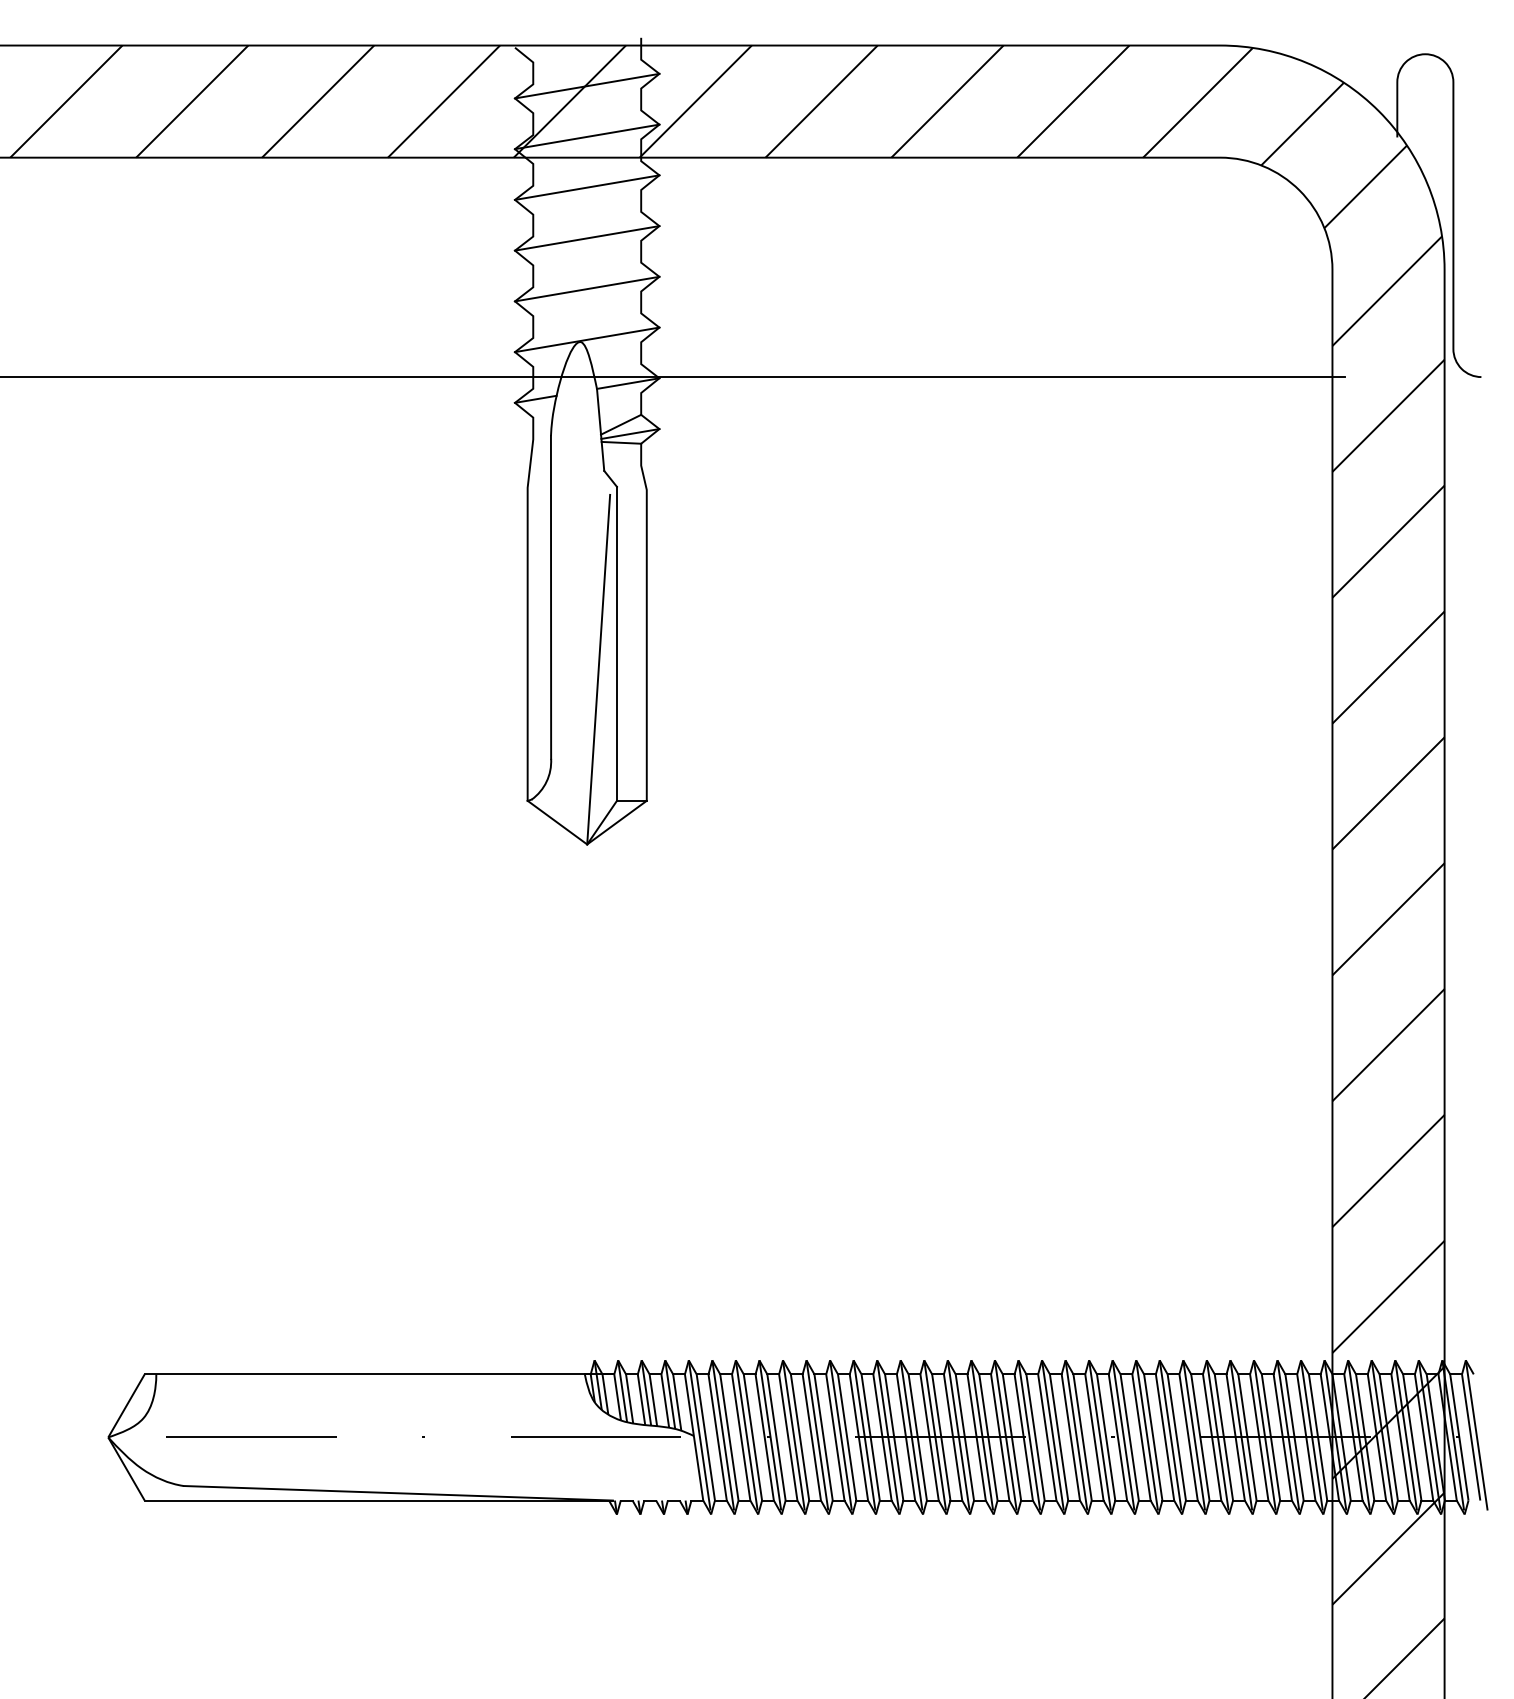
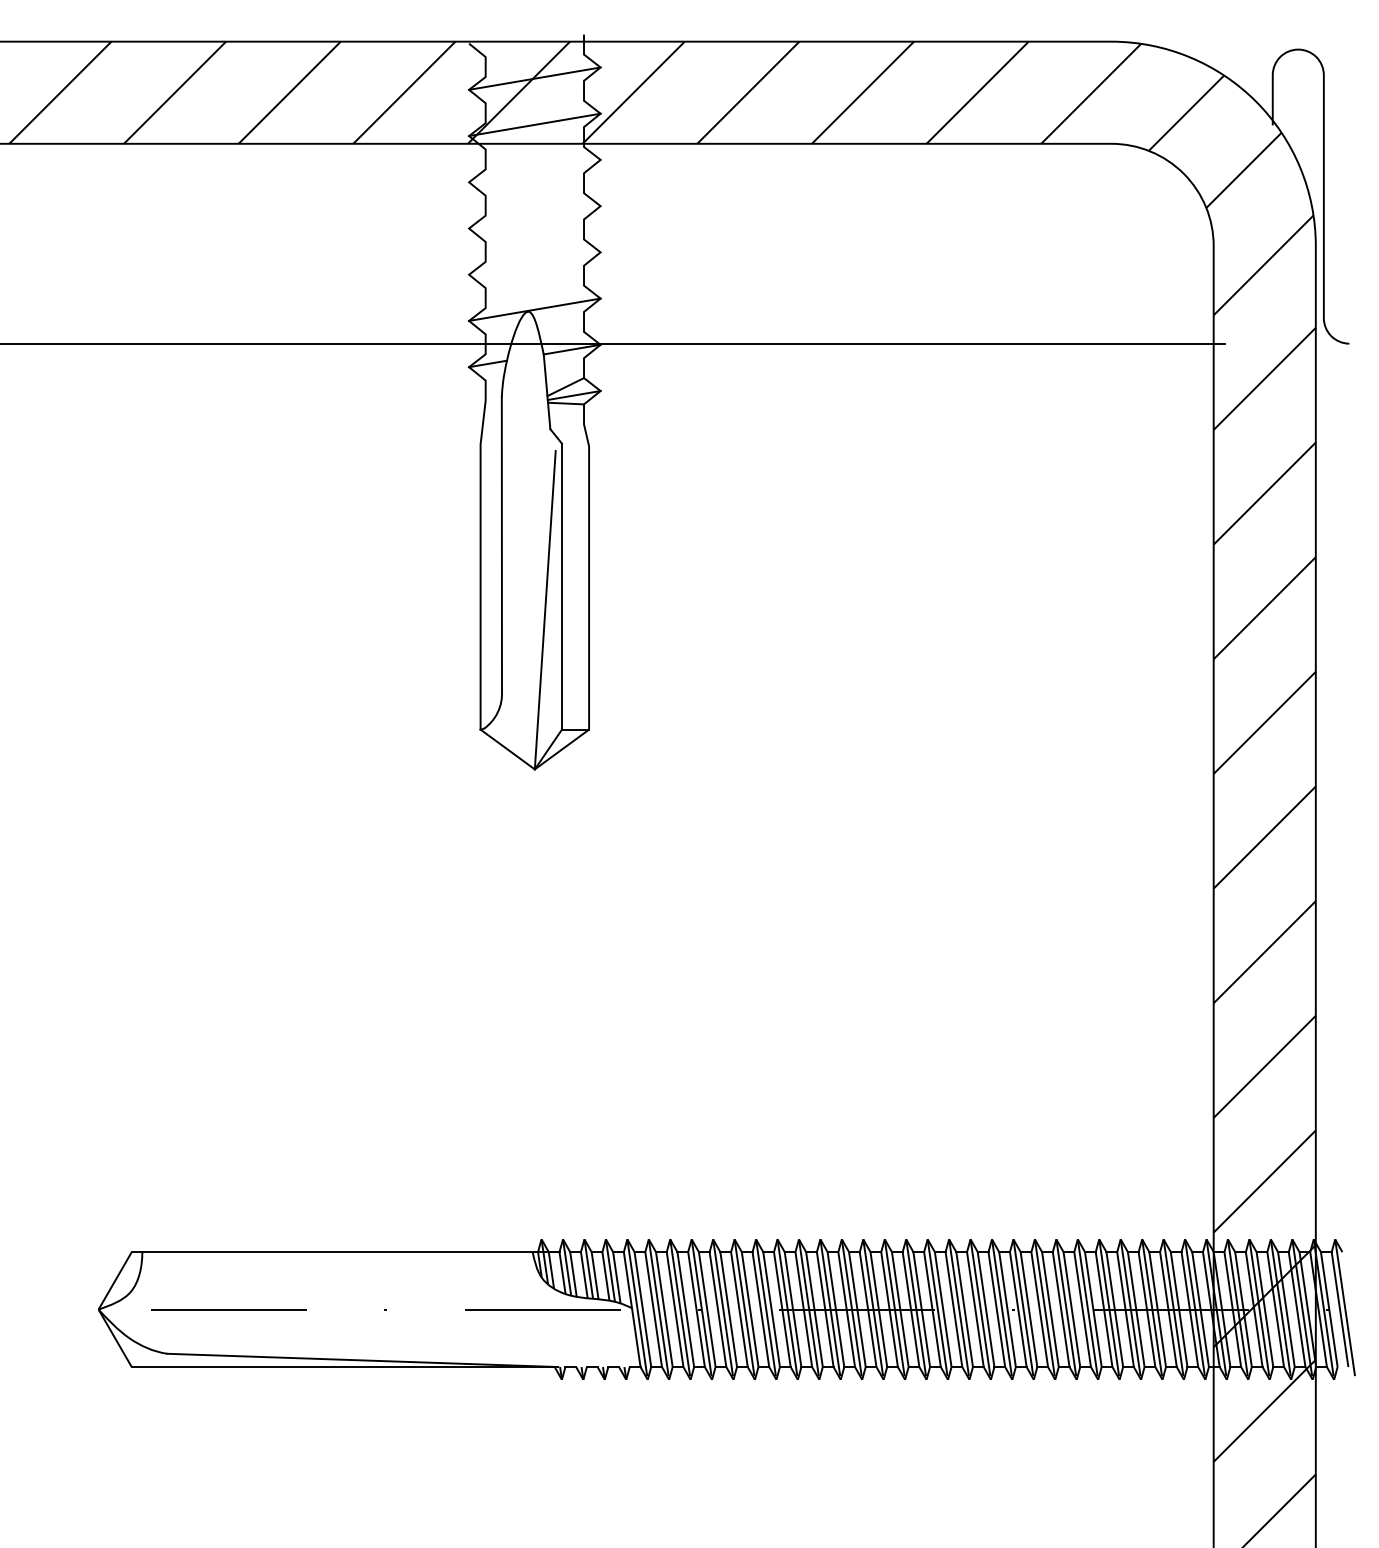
line: (587, 187) -> (535, 170), removed
line: (587, 238) -> (535, 217), removed
line: (587, 288) -> (535, 262), removed

